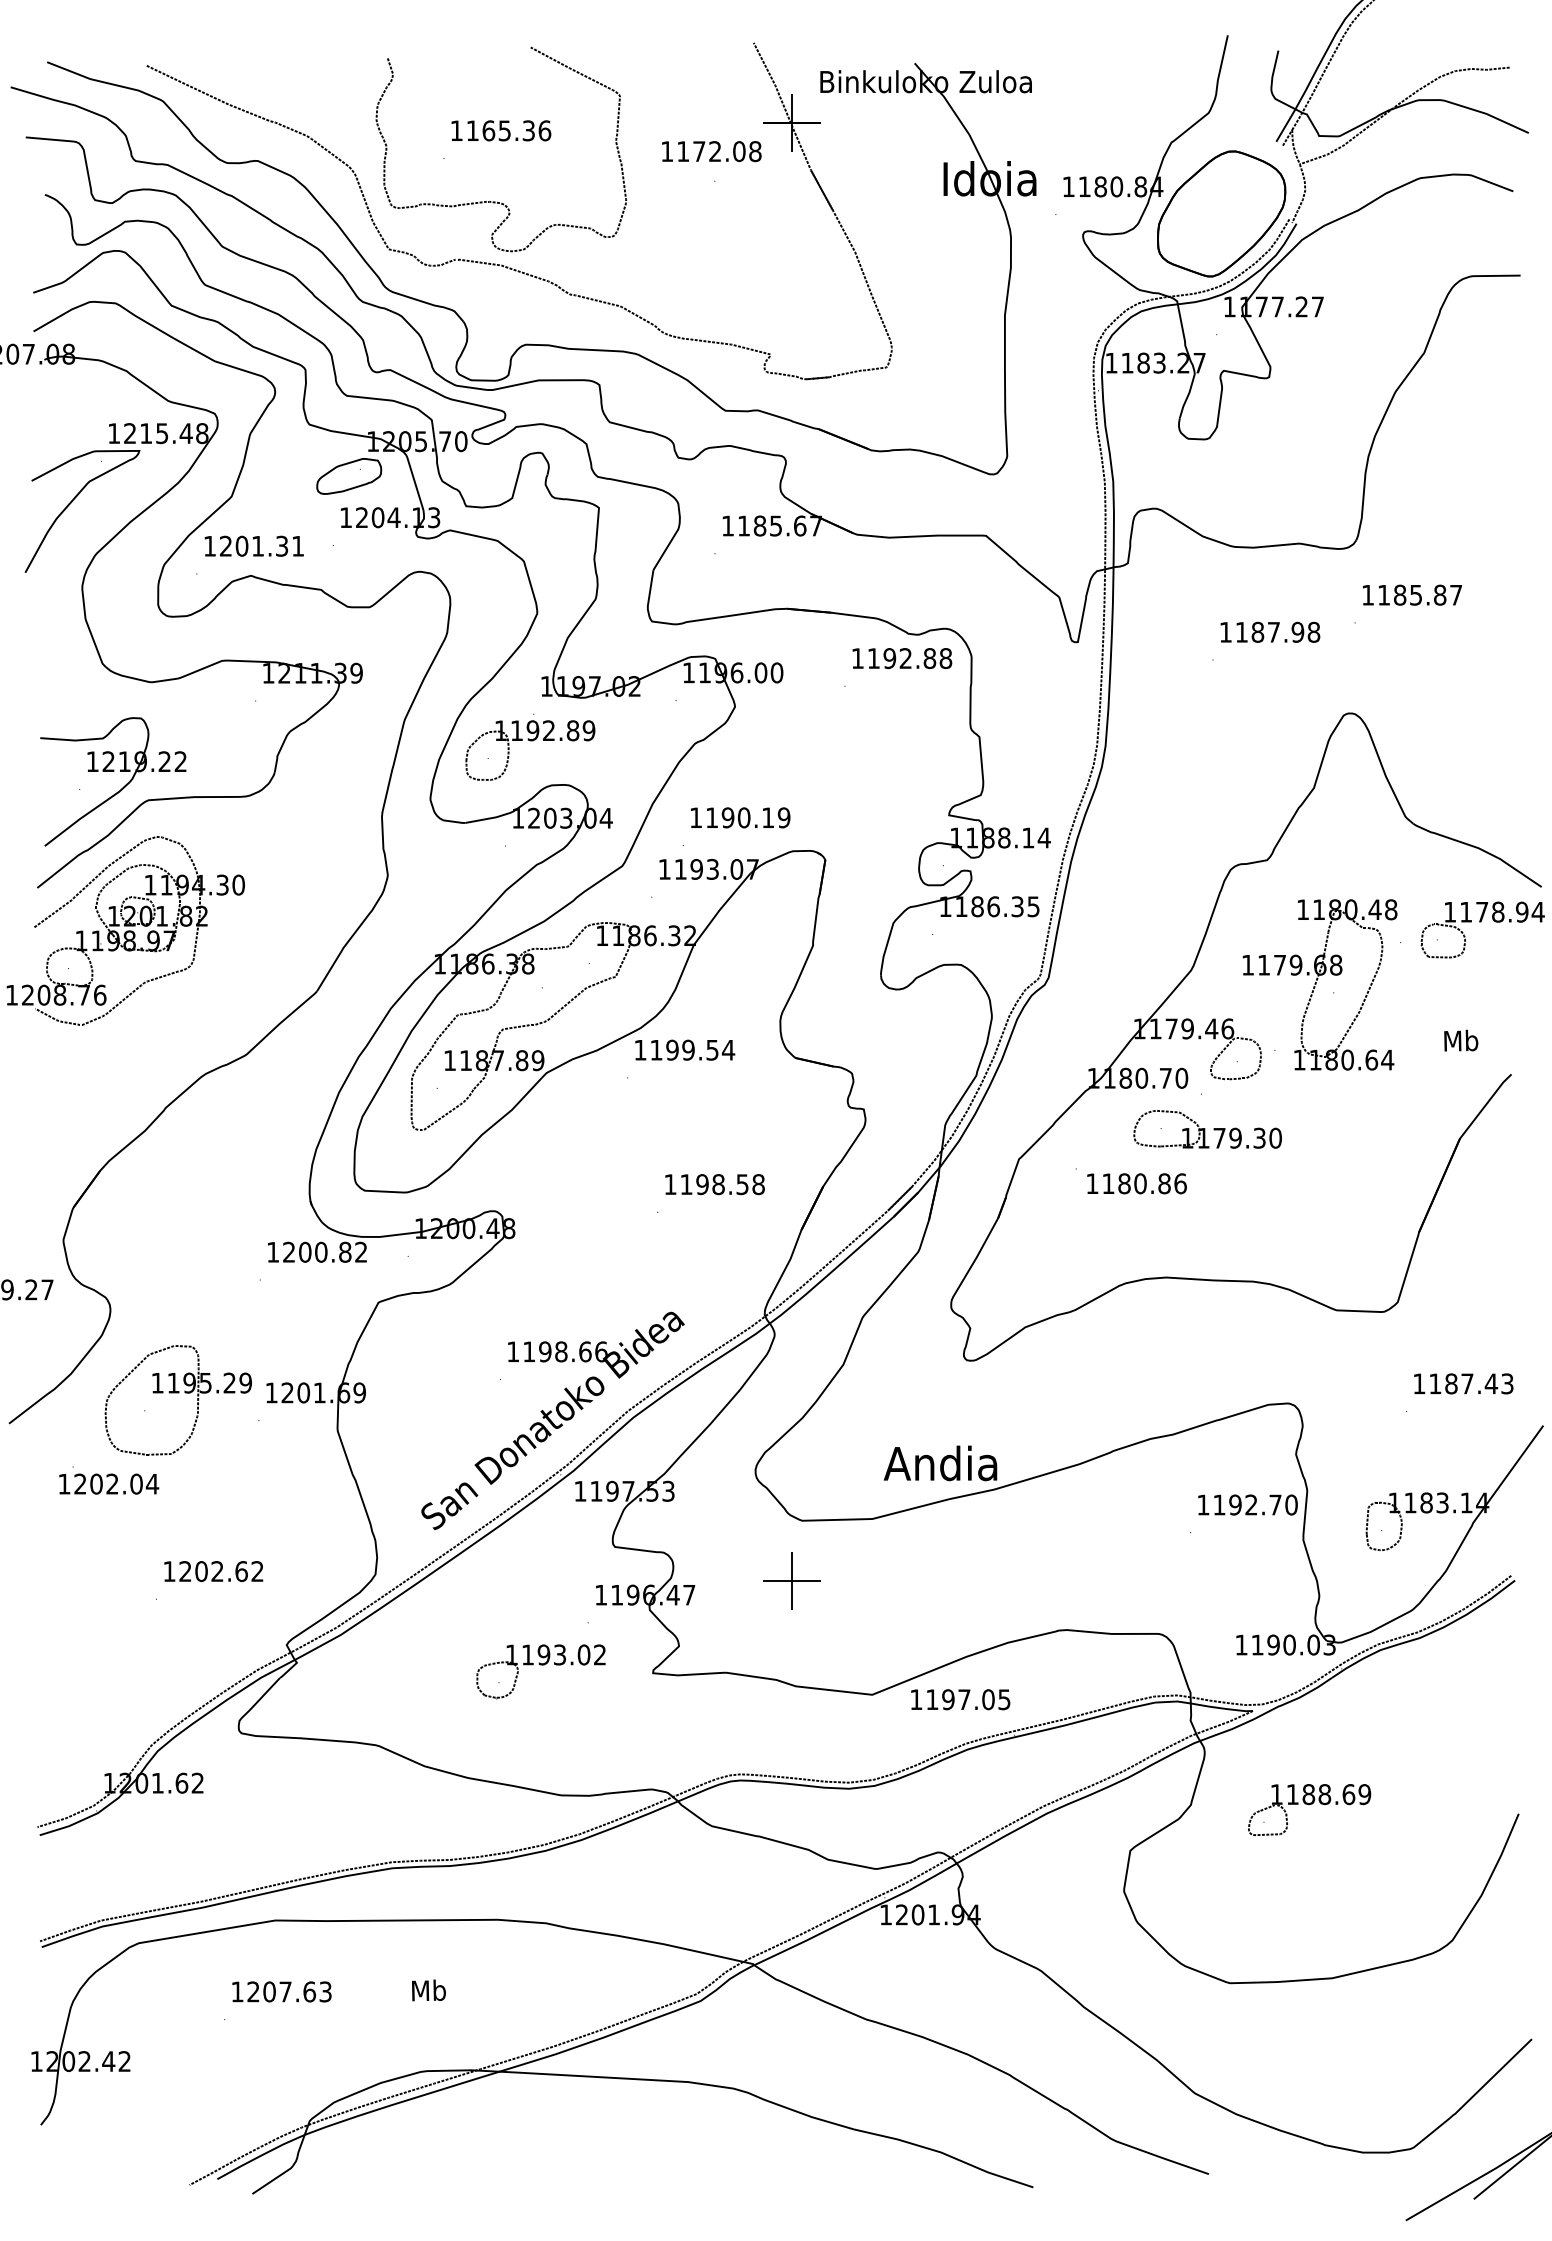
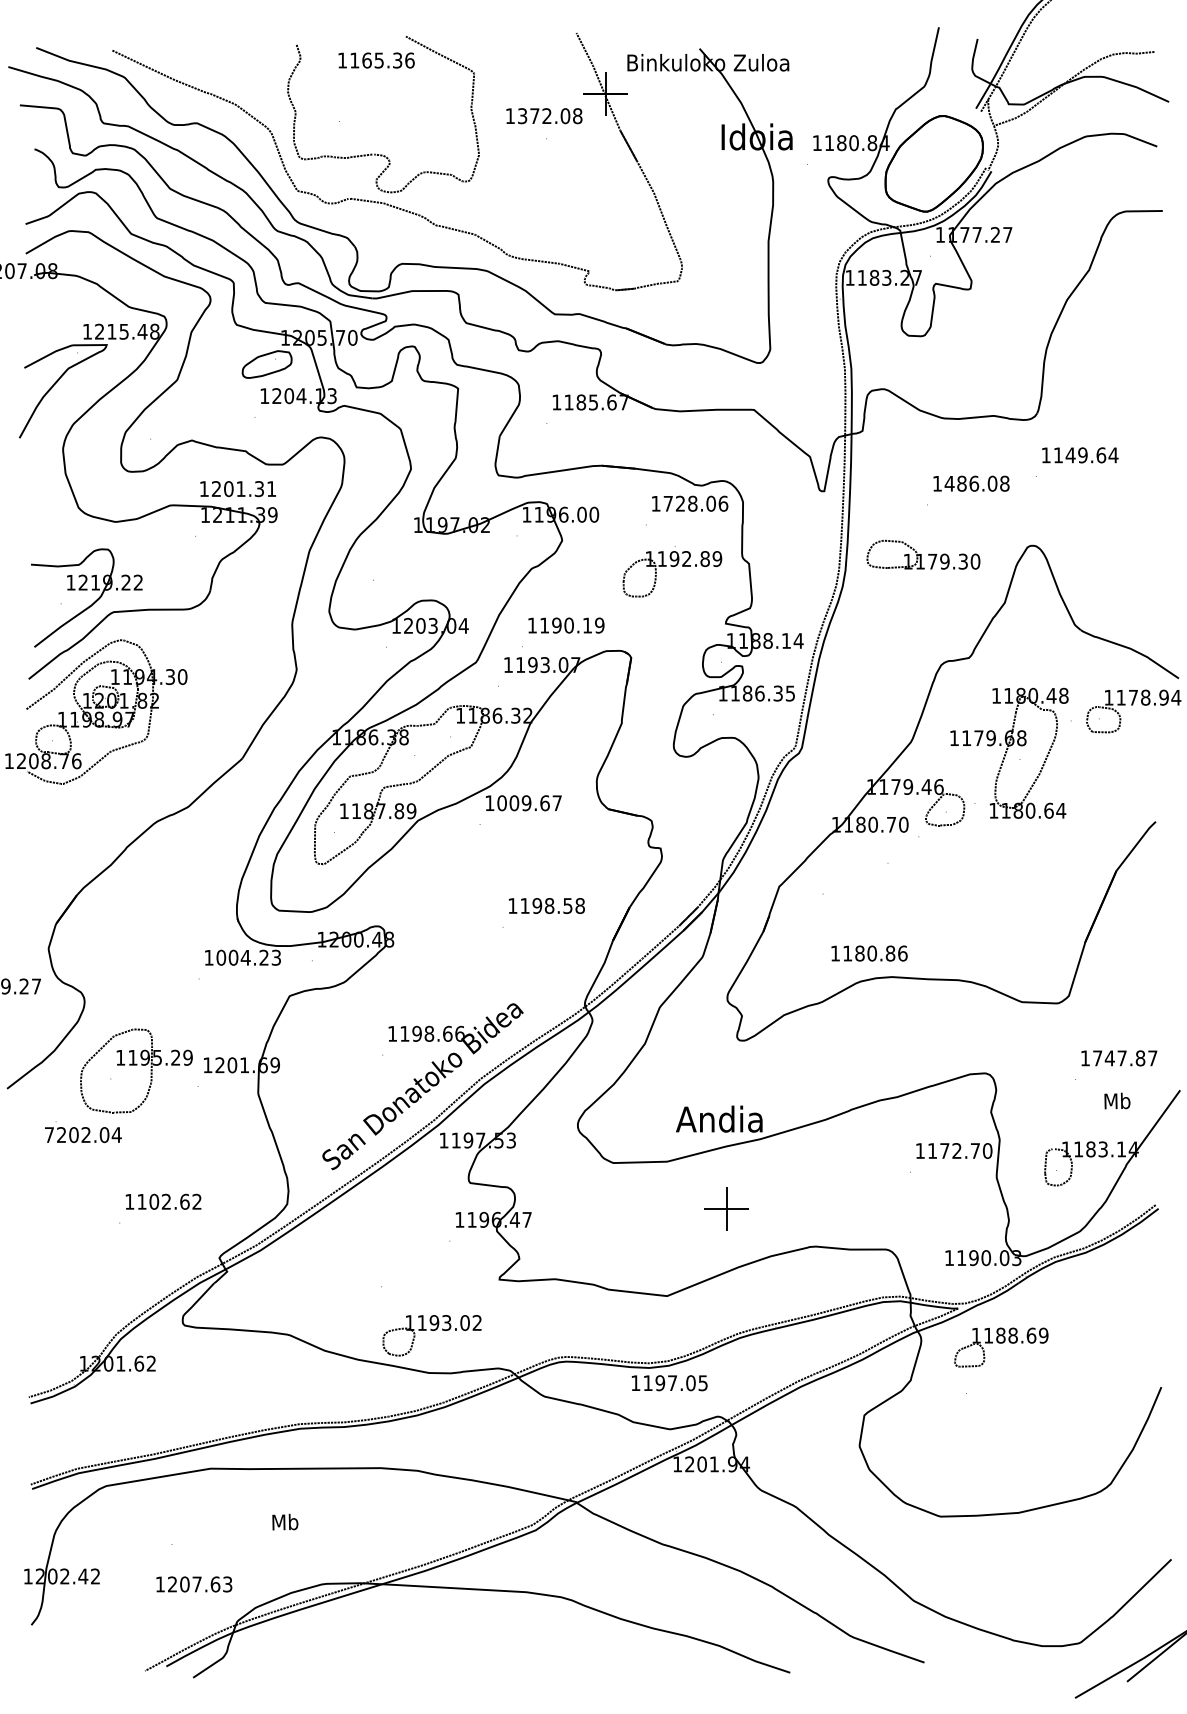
text: (501, 130) -> (376, 60), moved
text: (683, 151) -> (522, 116), 1172.08 -> 1372.08
text: (253, 545) -> (237, 488), moved
text: (1427, 594) -> (1091, 454), 1185.87 -> 1149.64
text: (1269, 631) -> (970, 483), 1187.98 -> 1486.08
text: (910, 658) -> (696, 503), 1192.88 -> 1728.06
part: (530, 746) -> (672, 571), moved
text: (1461, 1040) -> (1117, 1100), moved
text: (692, 1049) -> (529, 802), 1199.54 -> 1009.67
part: (1207, 1129) -> (923, 554), moved
text: (1136, 1183) -> (869, 953), moved
text: (325, 1251) -> (249, 957), 1200.82 -> 1004.23
text: (1471, 1383) -> (1125, 1058), 1187.43 -> 1747.87
text: (64, 1484) -> (49, 1135), 1202.04 -> 7202.04
text: (1235, 1504) -> (944, 1150), 1192.70 -> 1172.70
text: (185, 1571) -> (142, 1201), 1202.62 -> 1102.62
part: (791, 1580) -> (726, 1208), moved
part: (540, 1671) -> (431, 1335), moved
text: (960, 1699) -> (669, 1383), moved
part: (1309, 1809) -> (1001, 1347), moved
text: (428, 1990) -> (284, 1522), moved
text: (281, 1991) -> (193, 1584), moved

